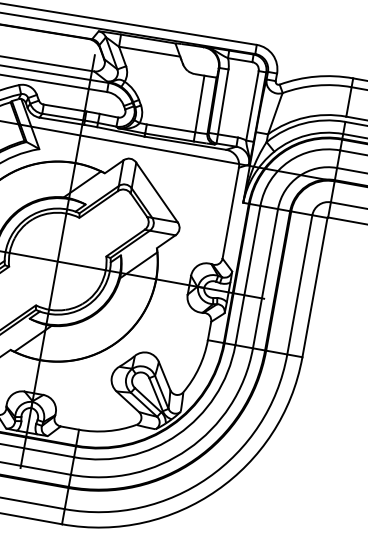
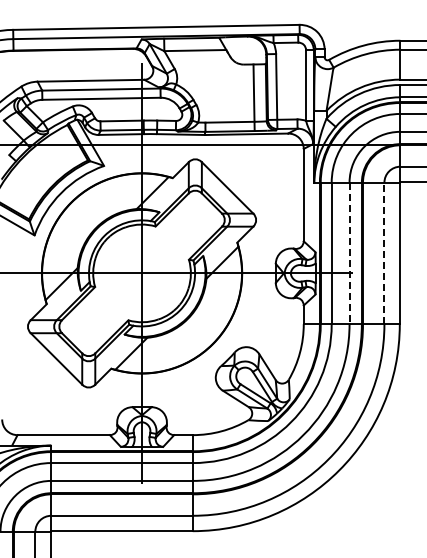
line: (265, 278) -> (349, 253), solid -> dashed
line: (299, 284) -> (384, 253), solid -> dashed

